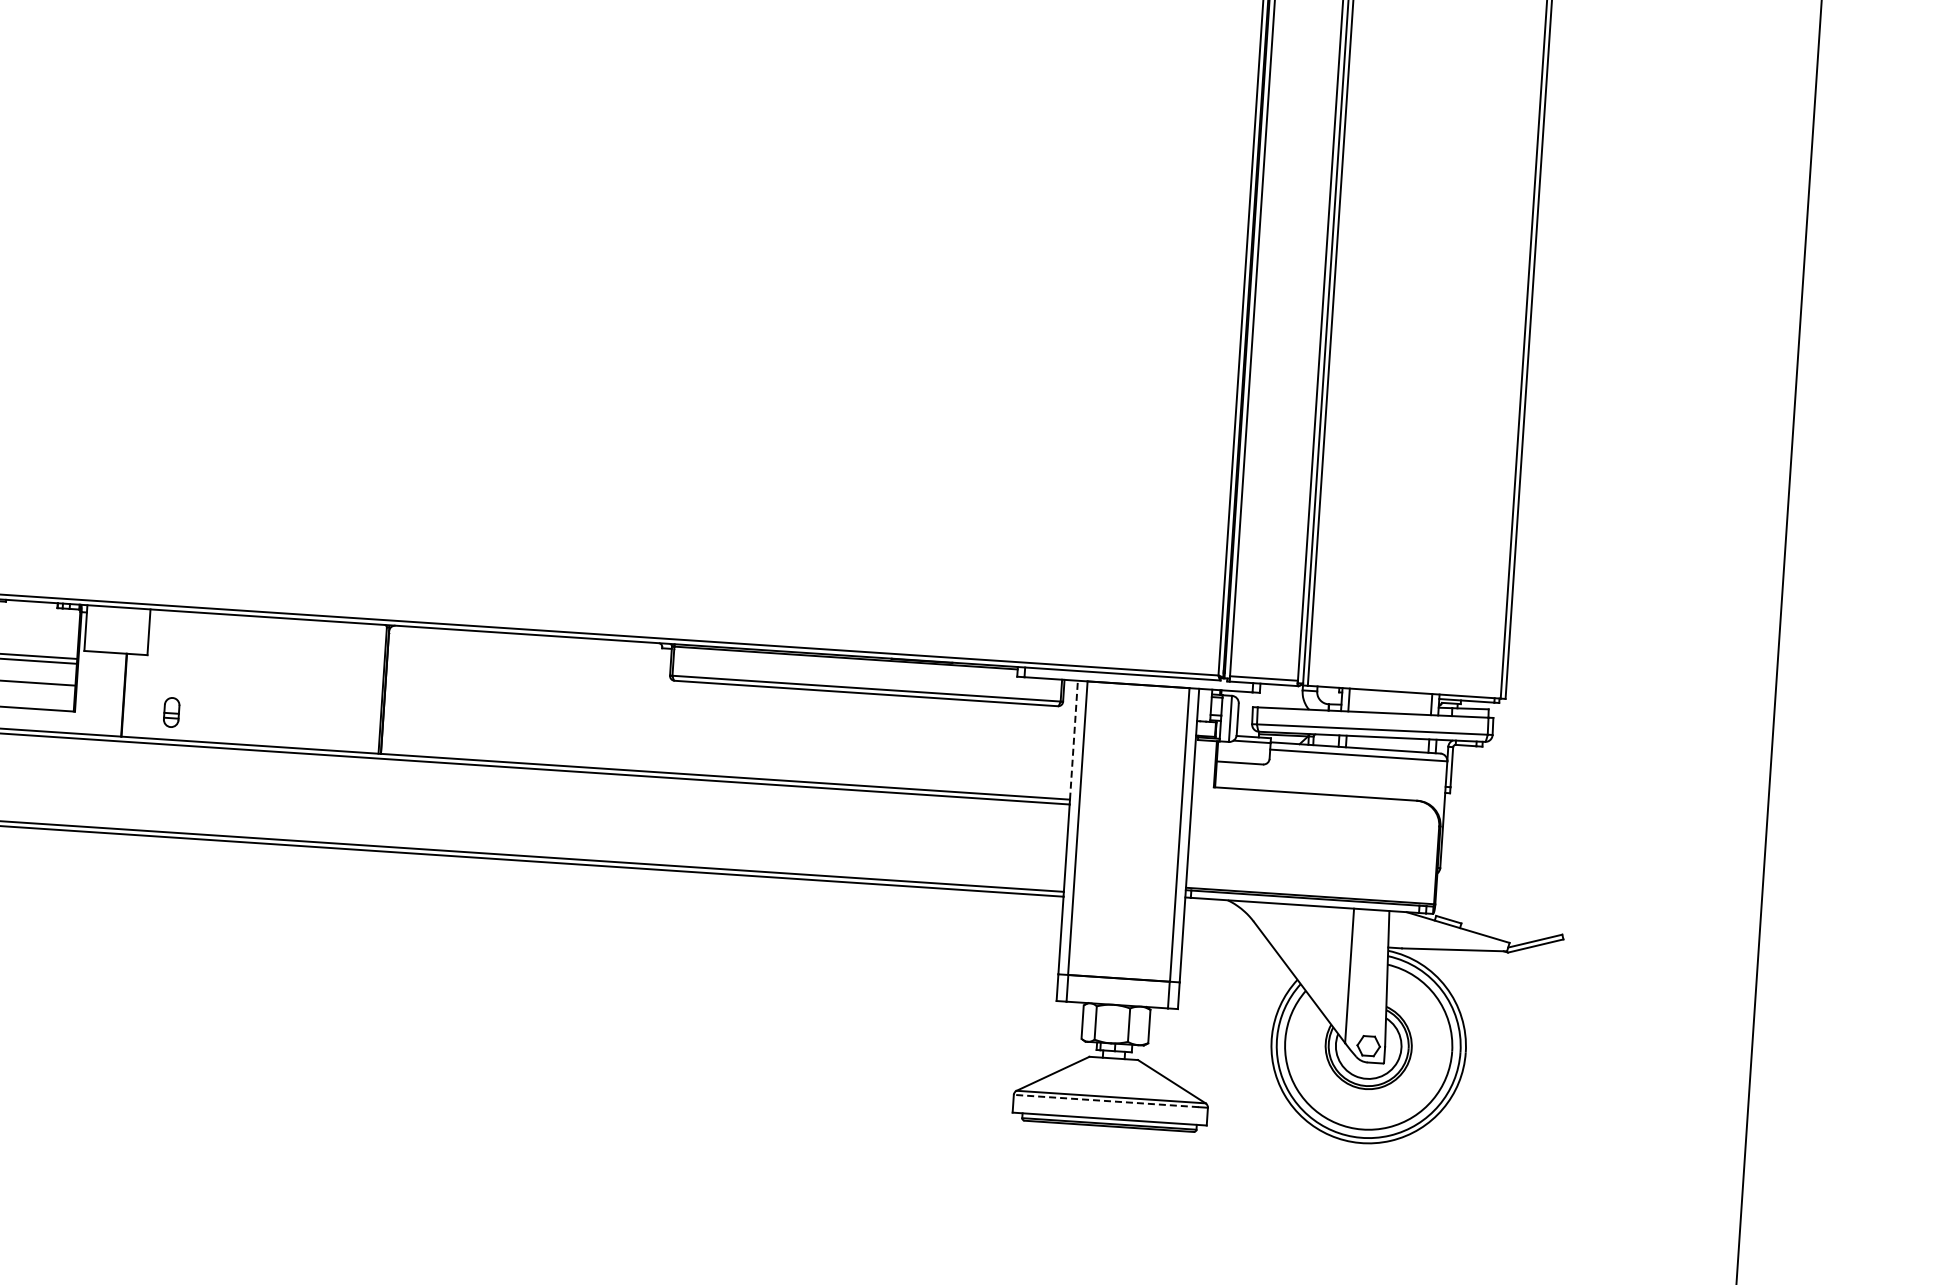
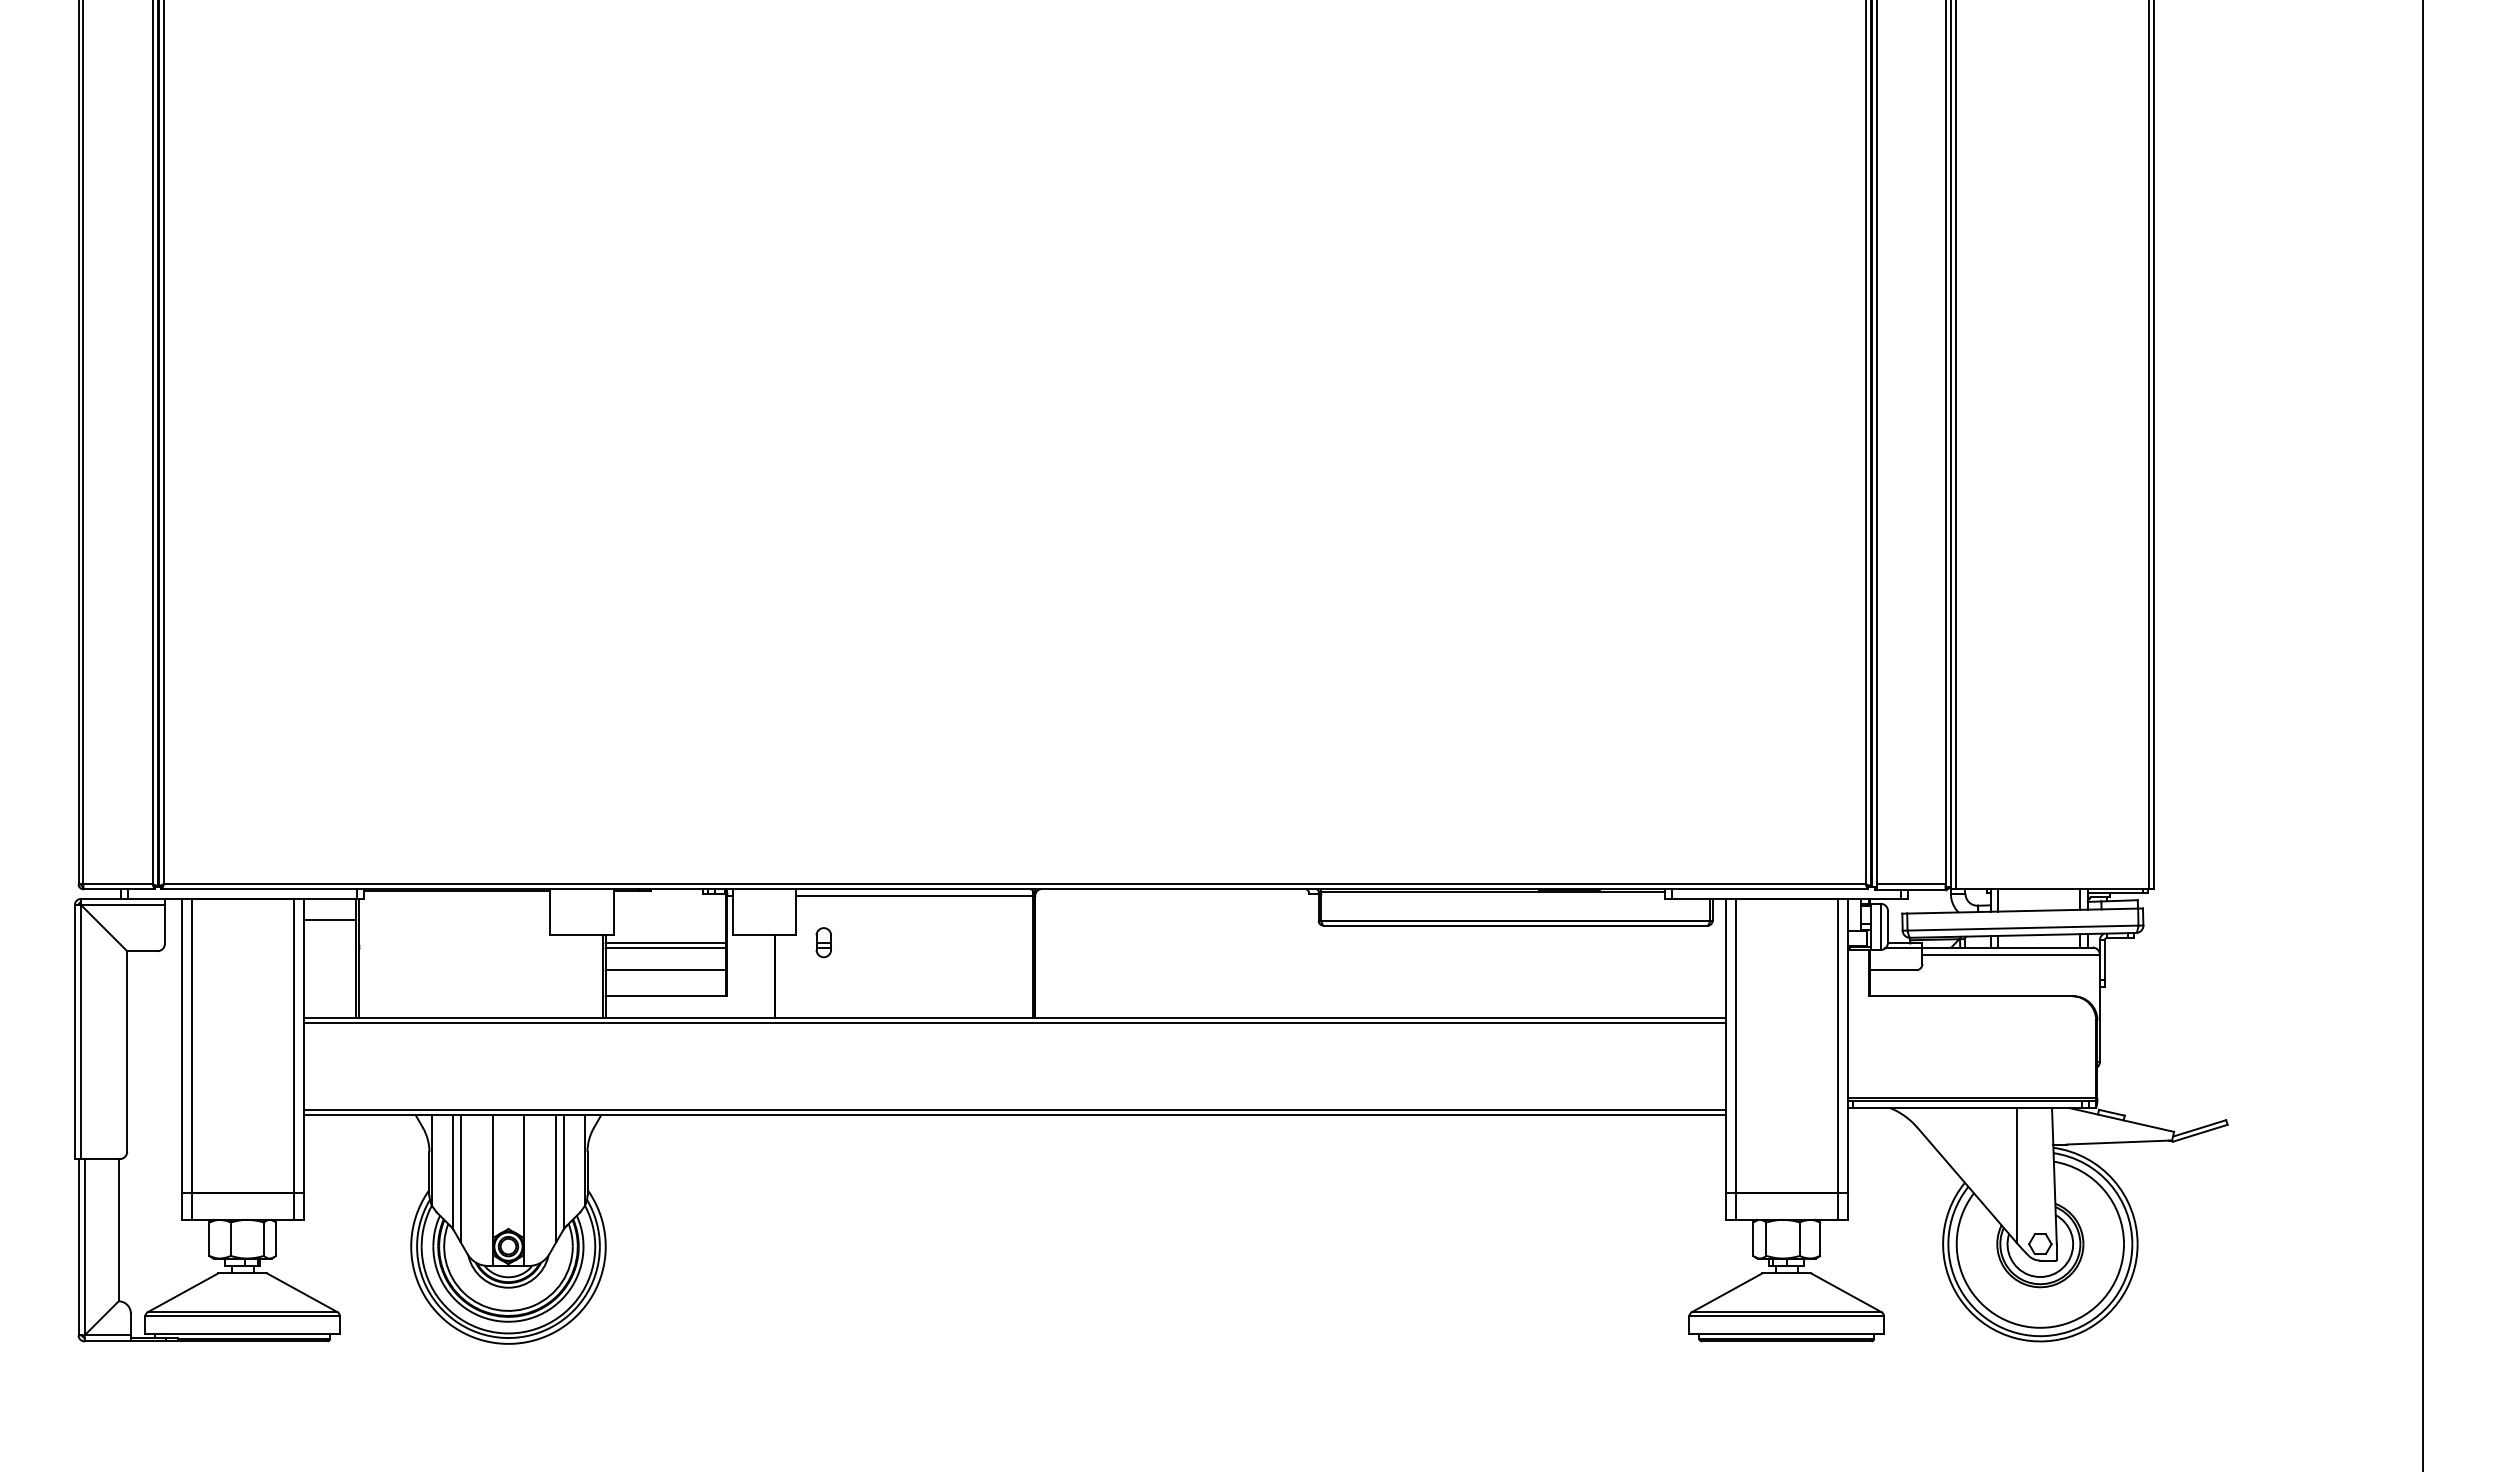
line: (267, 624) -> (913, 896), added
part: (171, 712) -> (823, 942), moved
line: (1073, 740) -> (1725, 958), dashed -> solid
line: (1106, 1101) -> (1782, 1316), dashed -> solid

